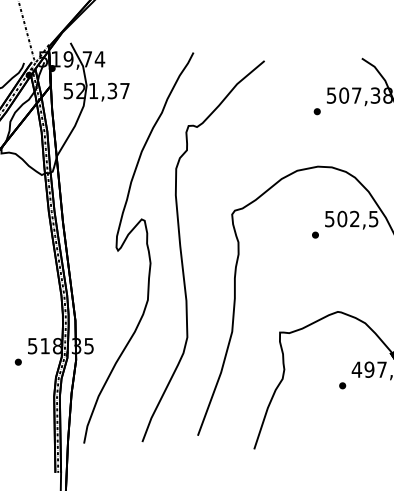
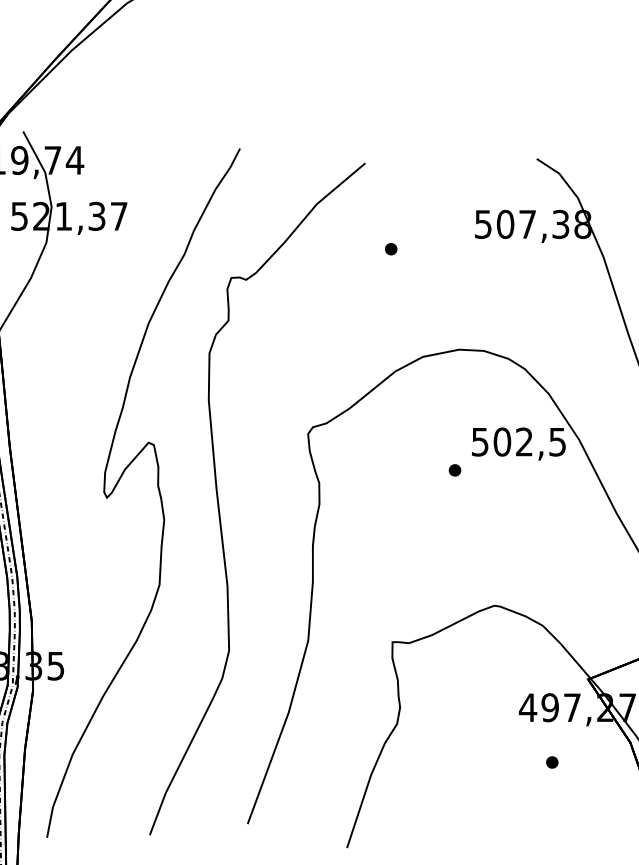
part: (316, 111) -> (389, 248), moved
part: (342, 385) -> (552, 761), moved

